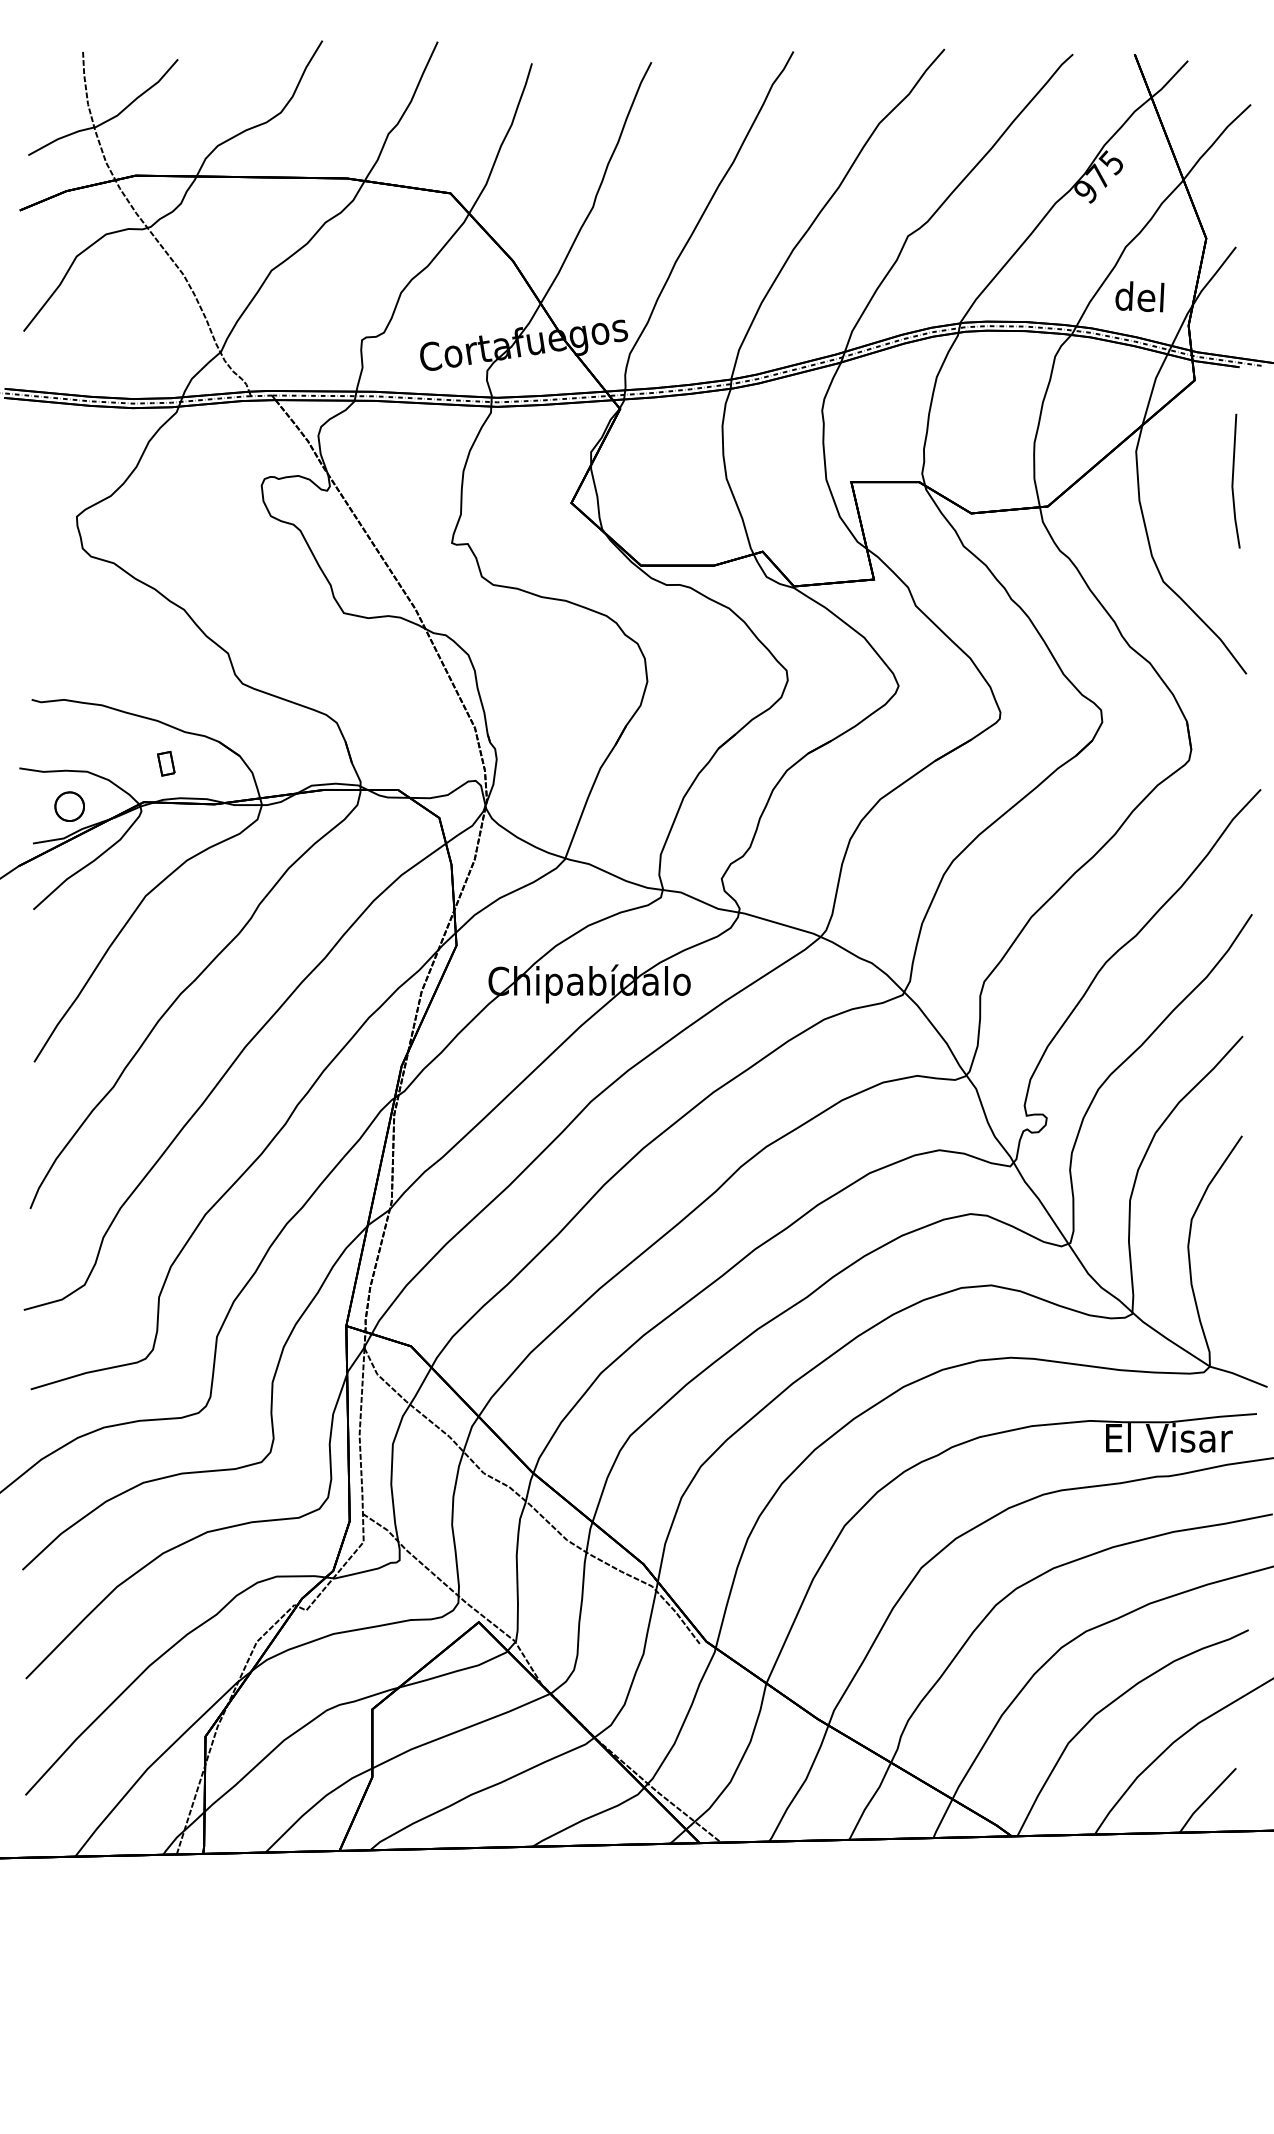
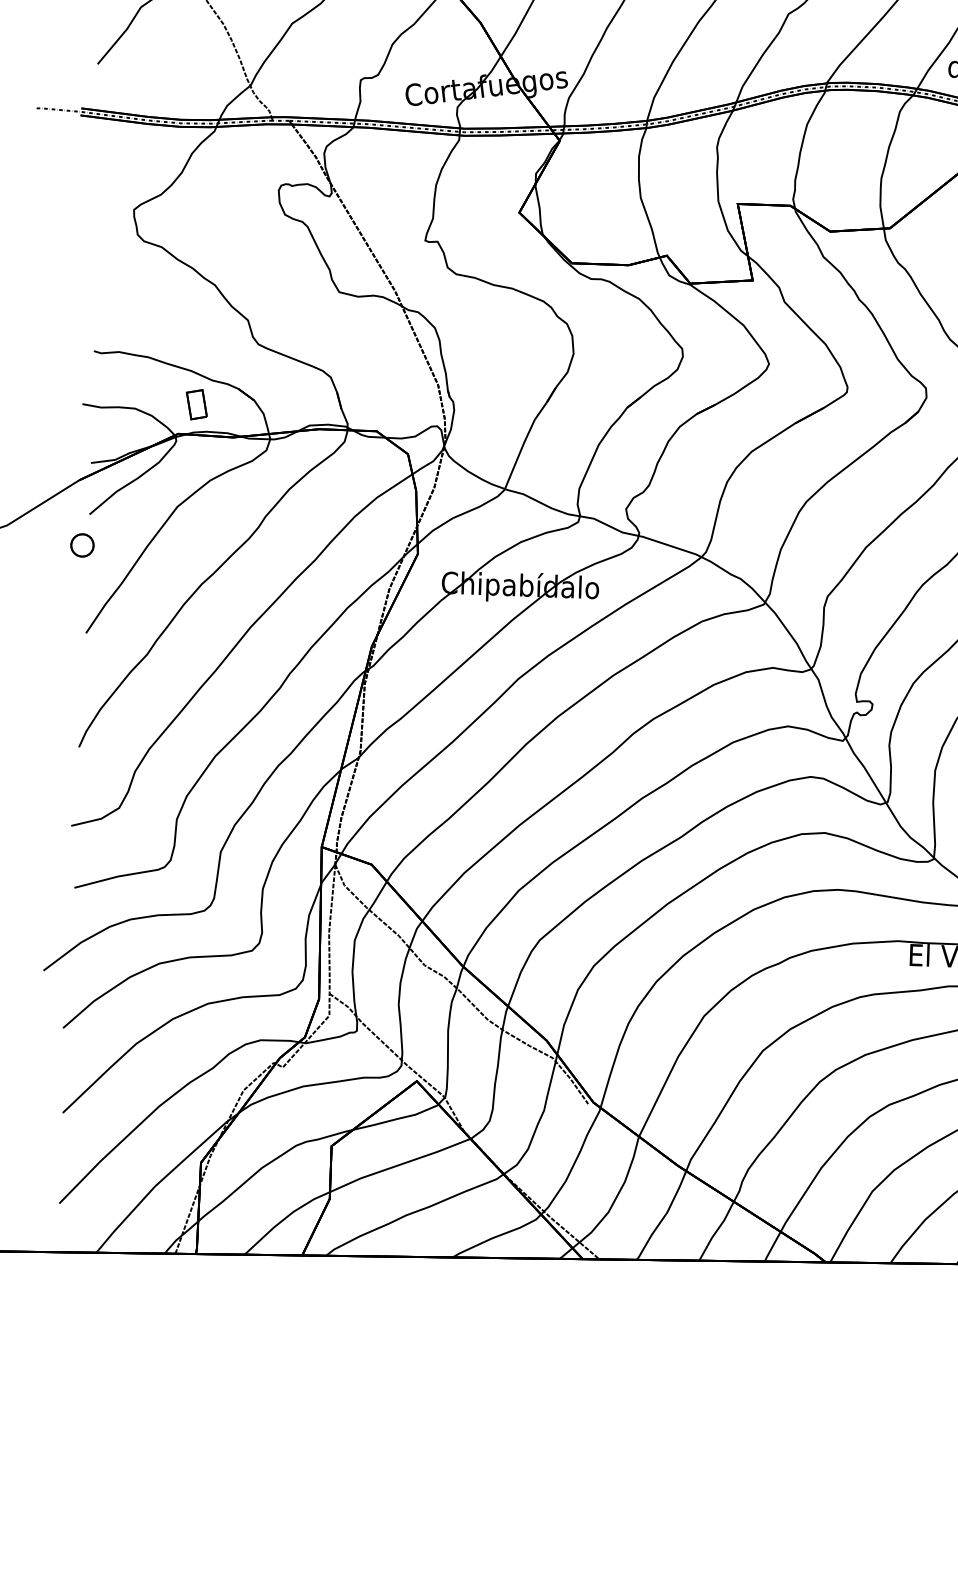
part: (166, 763) -> (197, 404), size x1.6
part: (69, 806) -> (82, 545), moved

